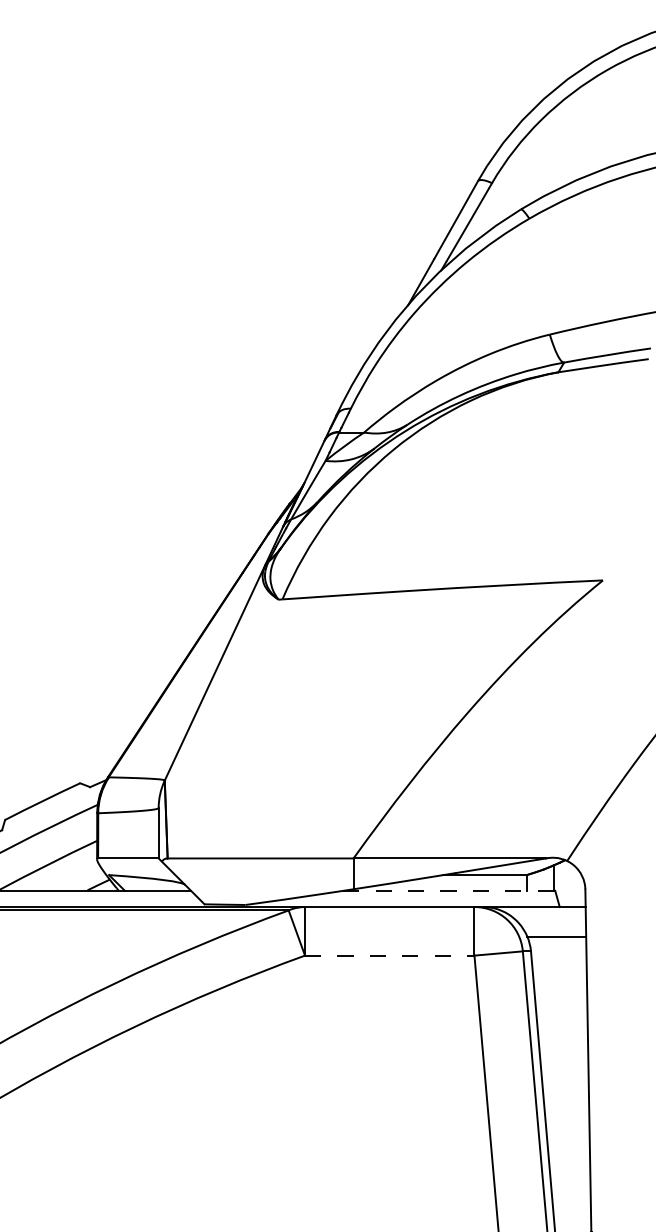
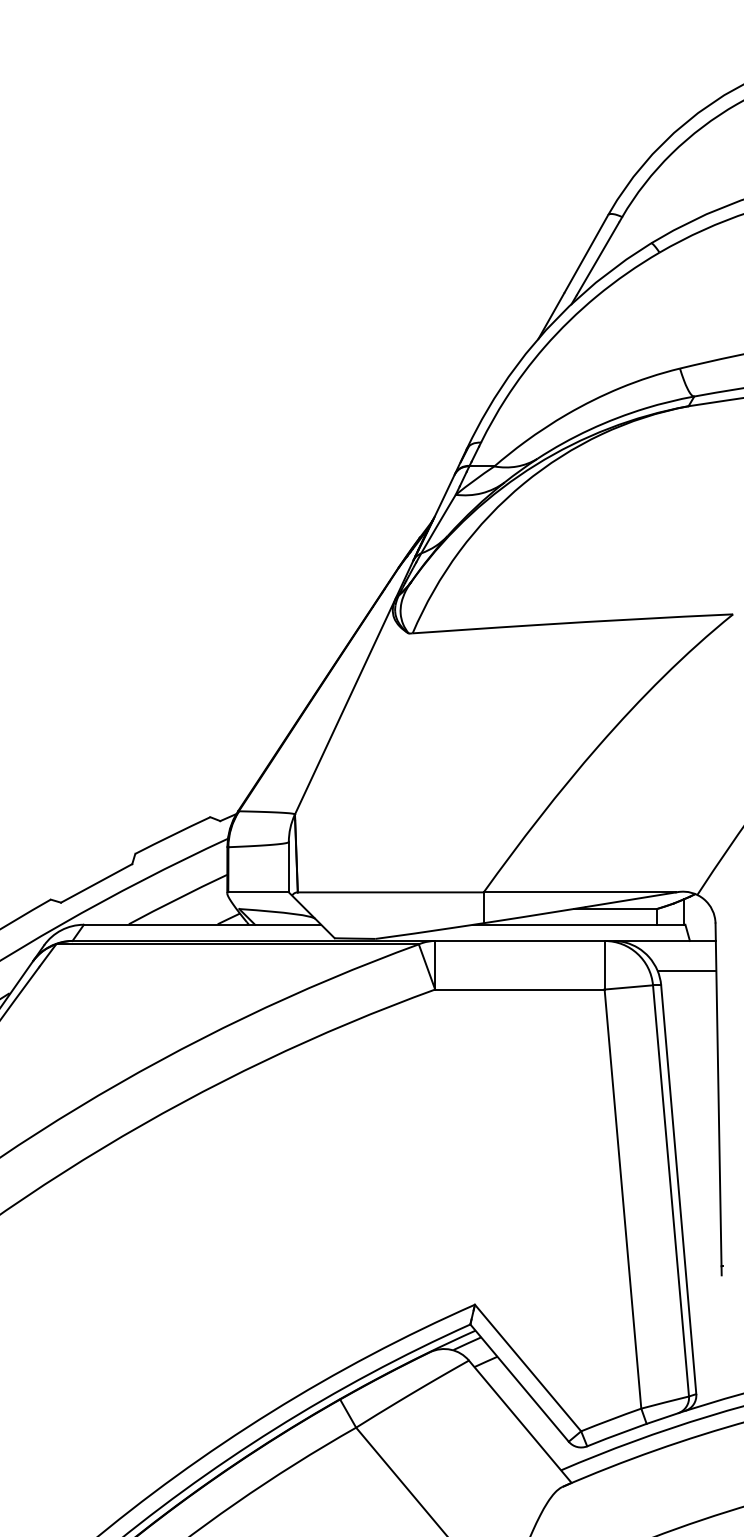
line: (449, 890) -> (579, 924), dashed -> solid
line: (389, 955) -> (519, 989), dashed -> solid

